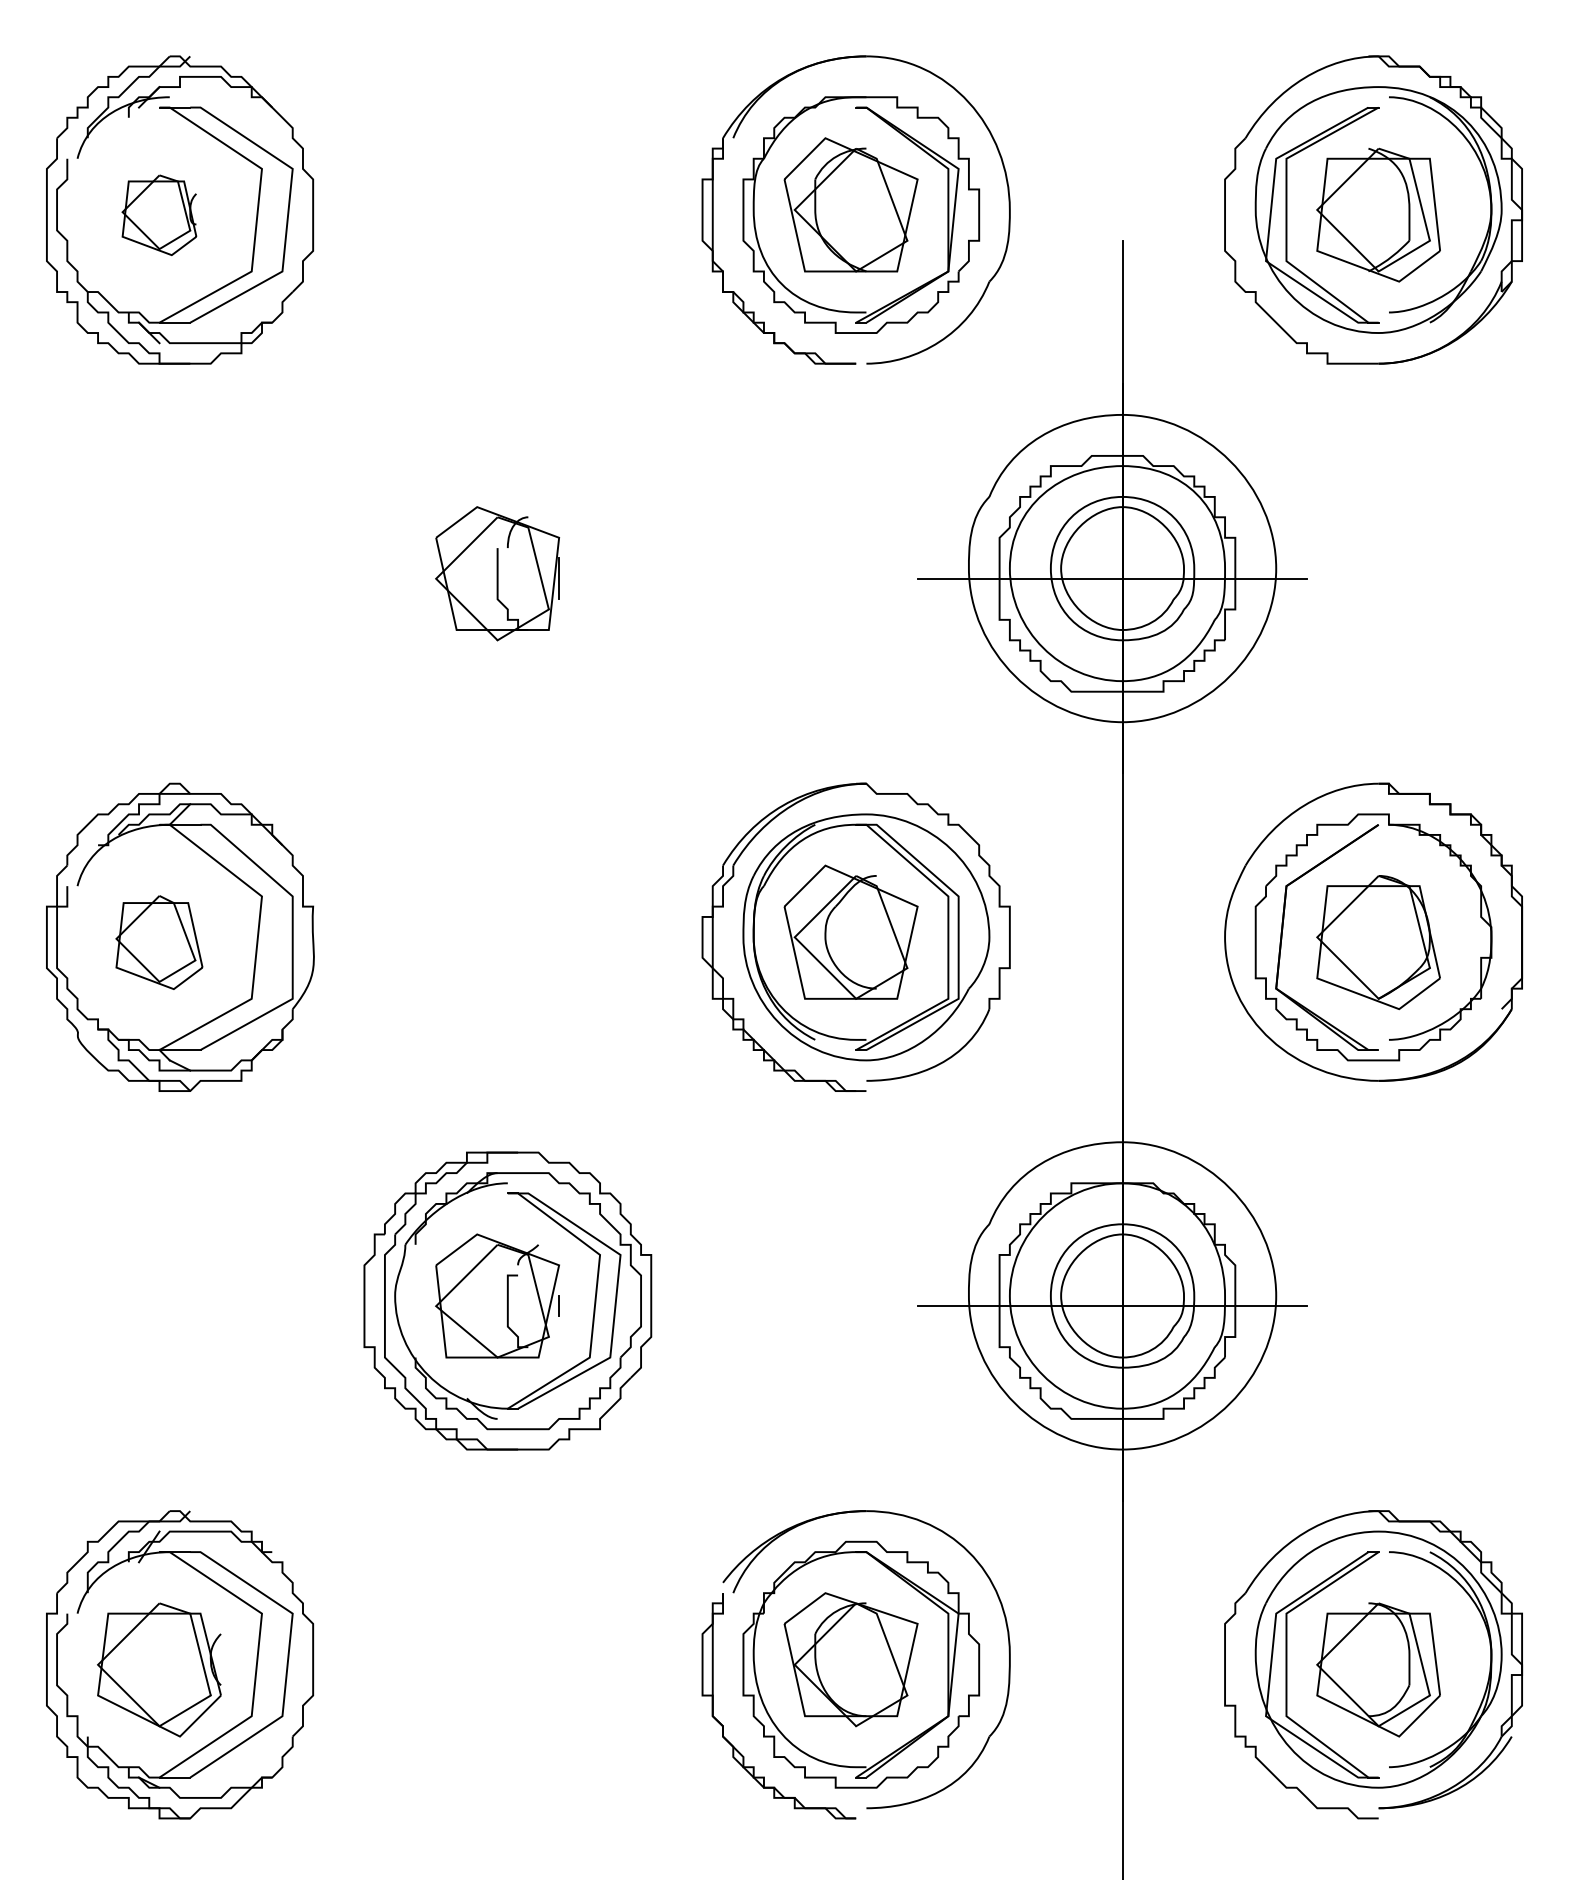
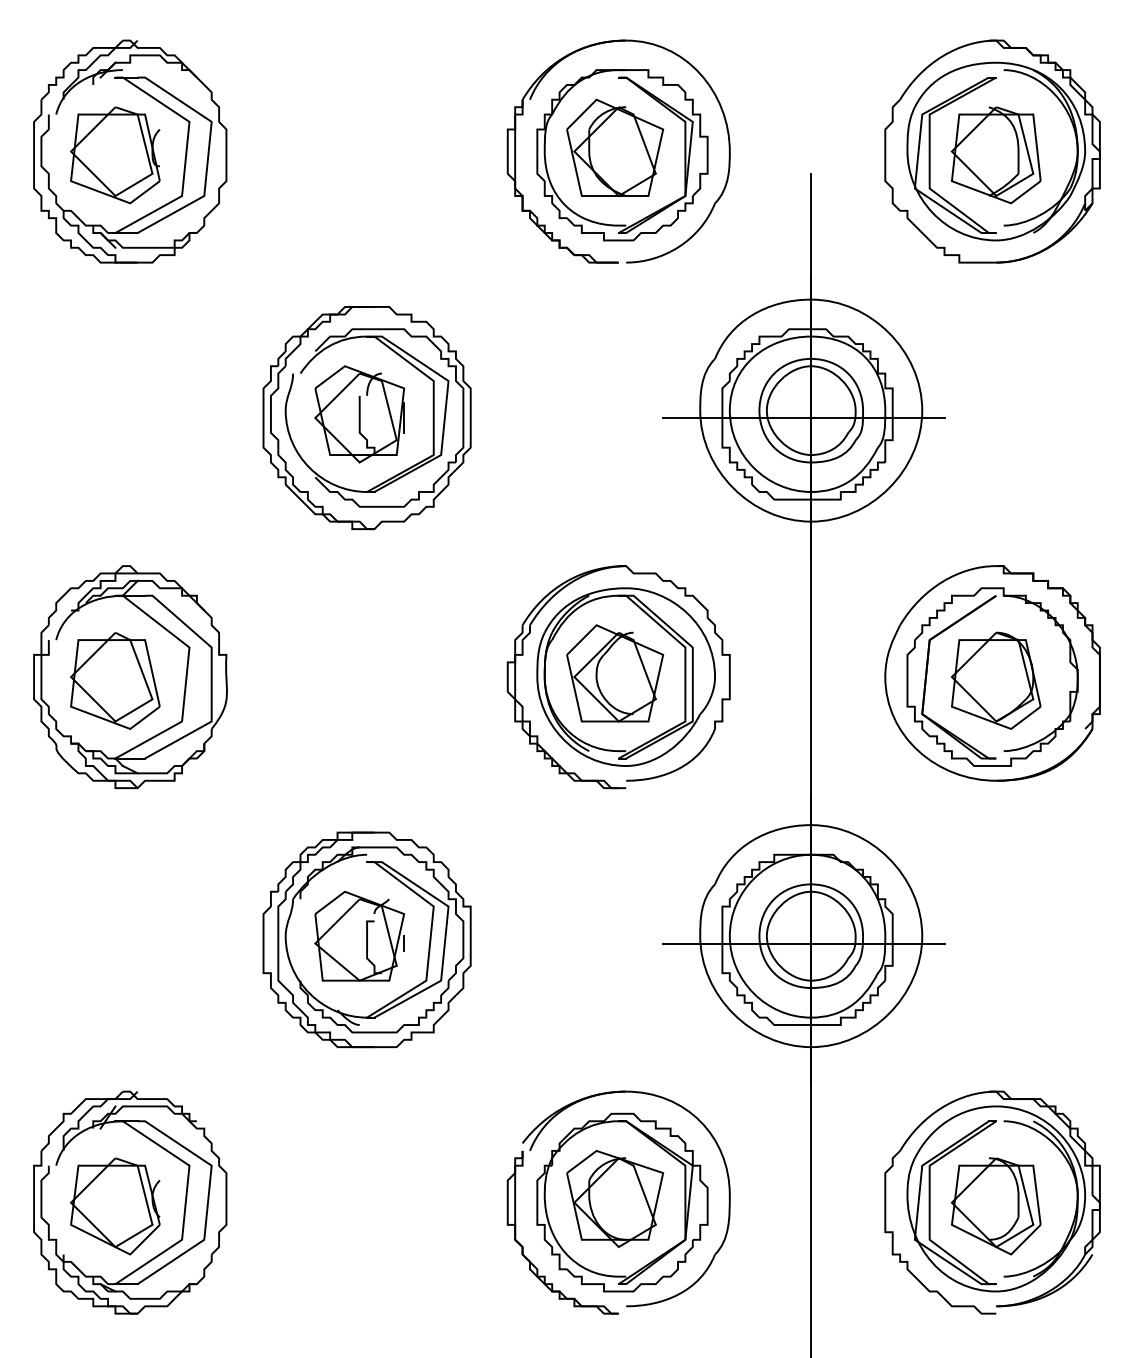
part: (159, 215) -> (115, 155), size x1.67
part: (507, 578) -> (366, 417), added
part: (159, 942) -> (115, 680), size x1.43

